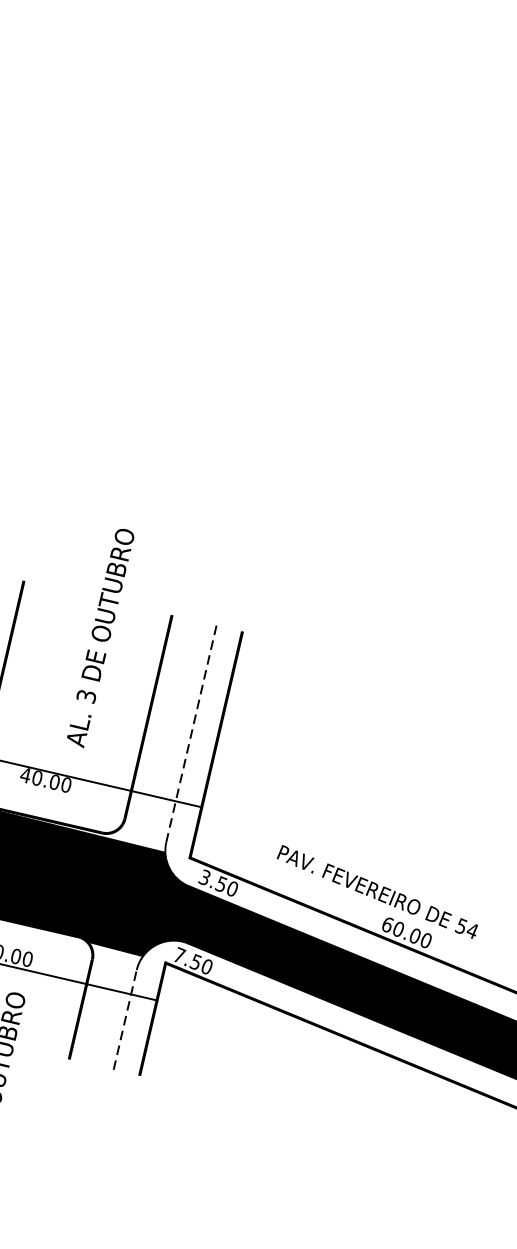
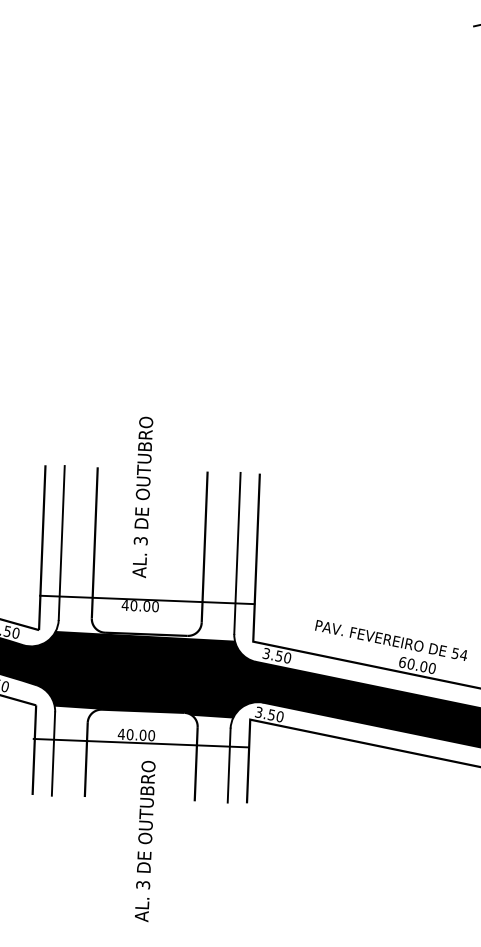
text: (100, 637) -> (142, 497), moved
line: (191, 734) -> (237, 553), dashed -> solid
text: (179, 954) -> (258, 711), 7.50 -> 3.50
line: (125, 1019) -> (229, 765), dashed -> solid

